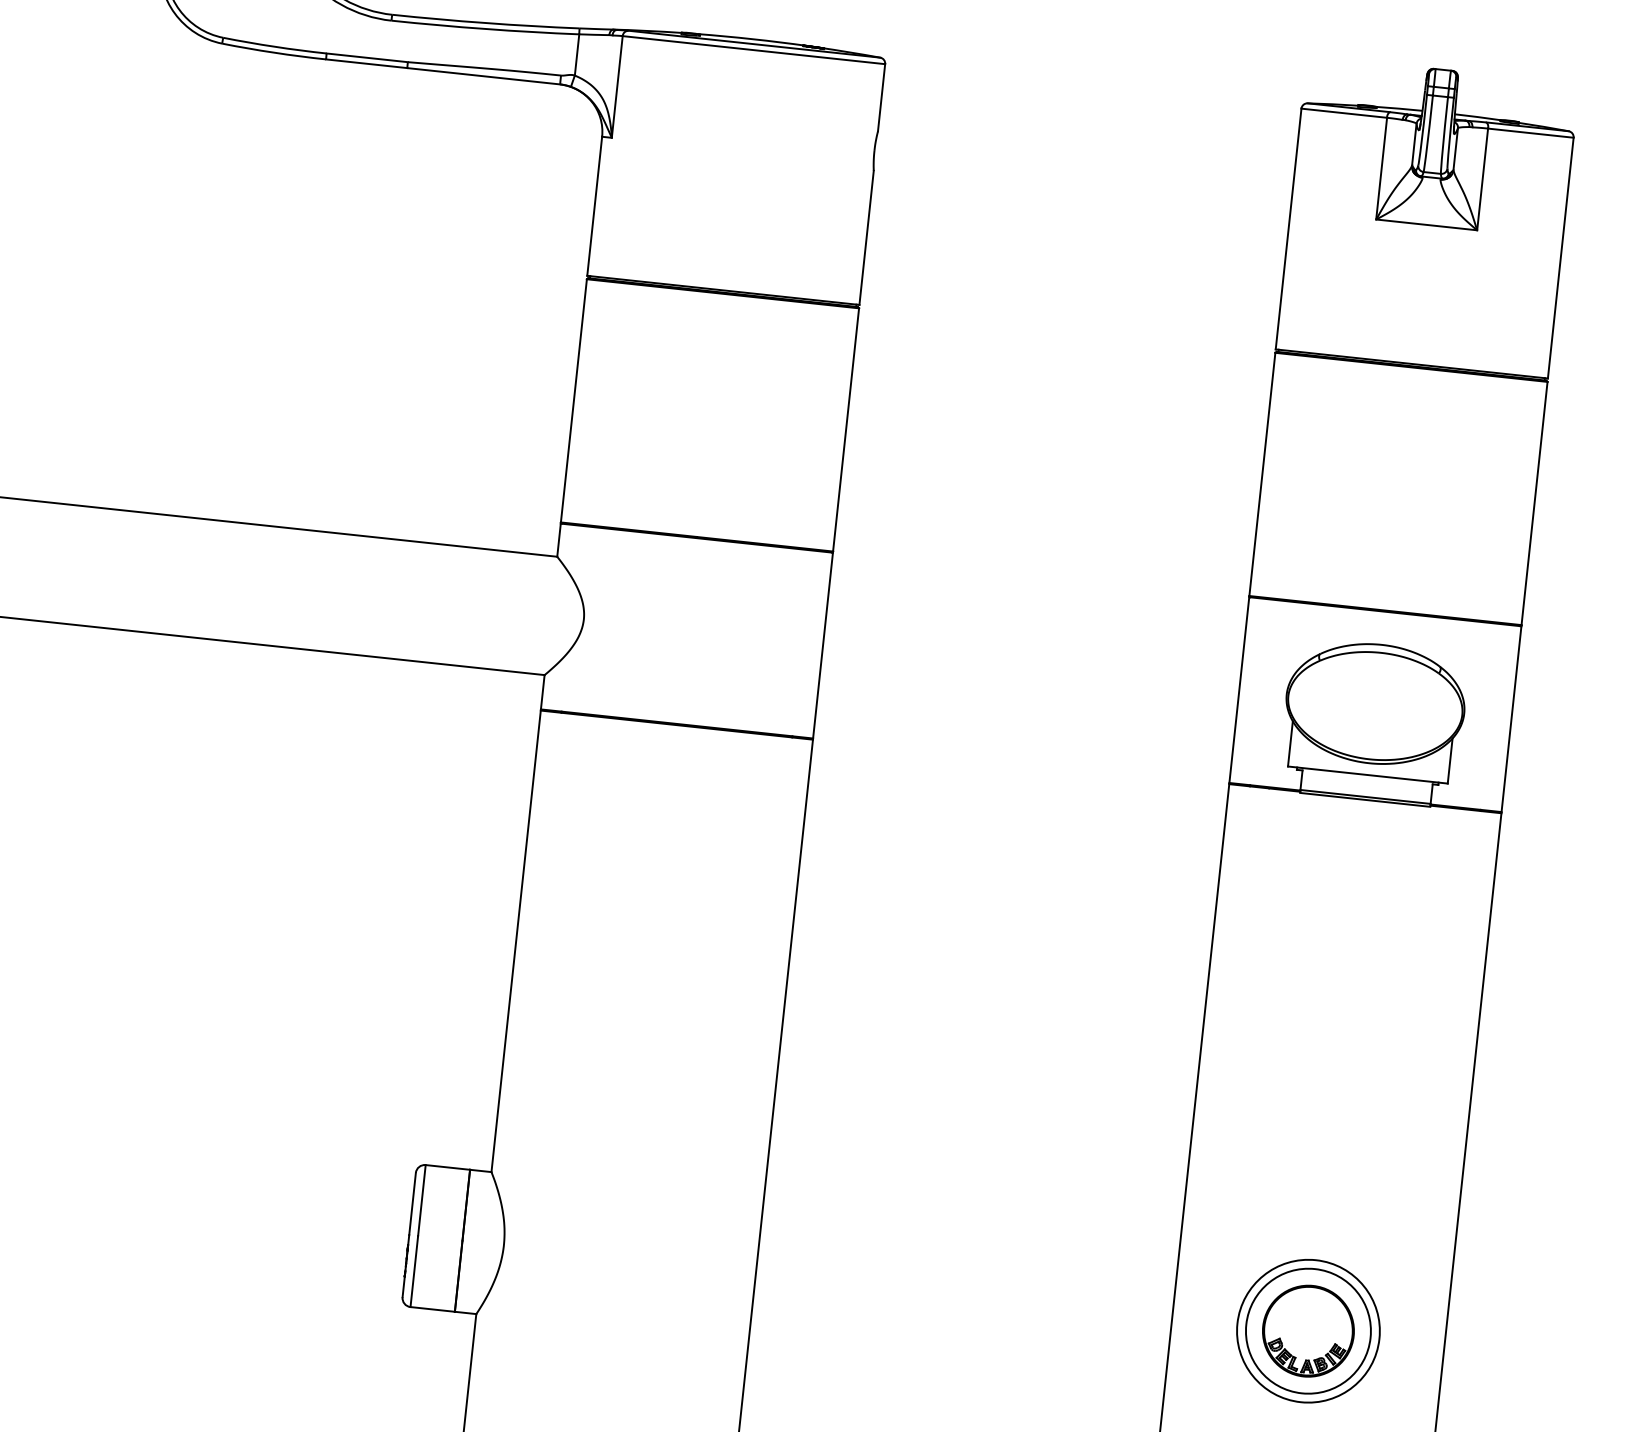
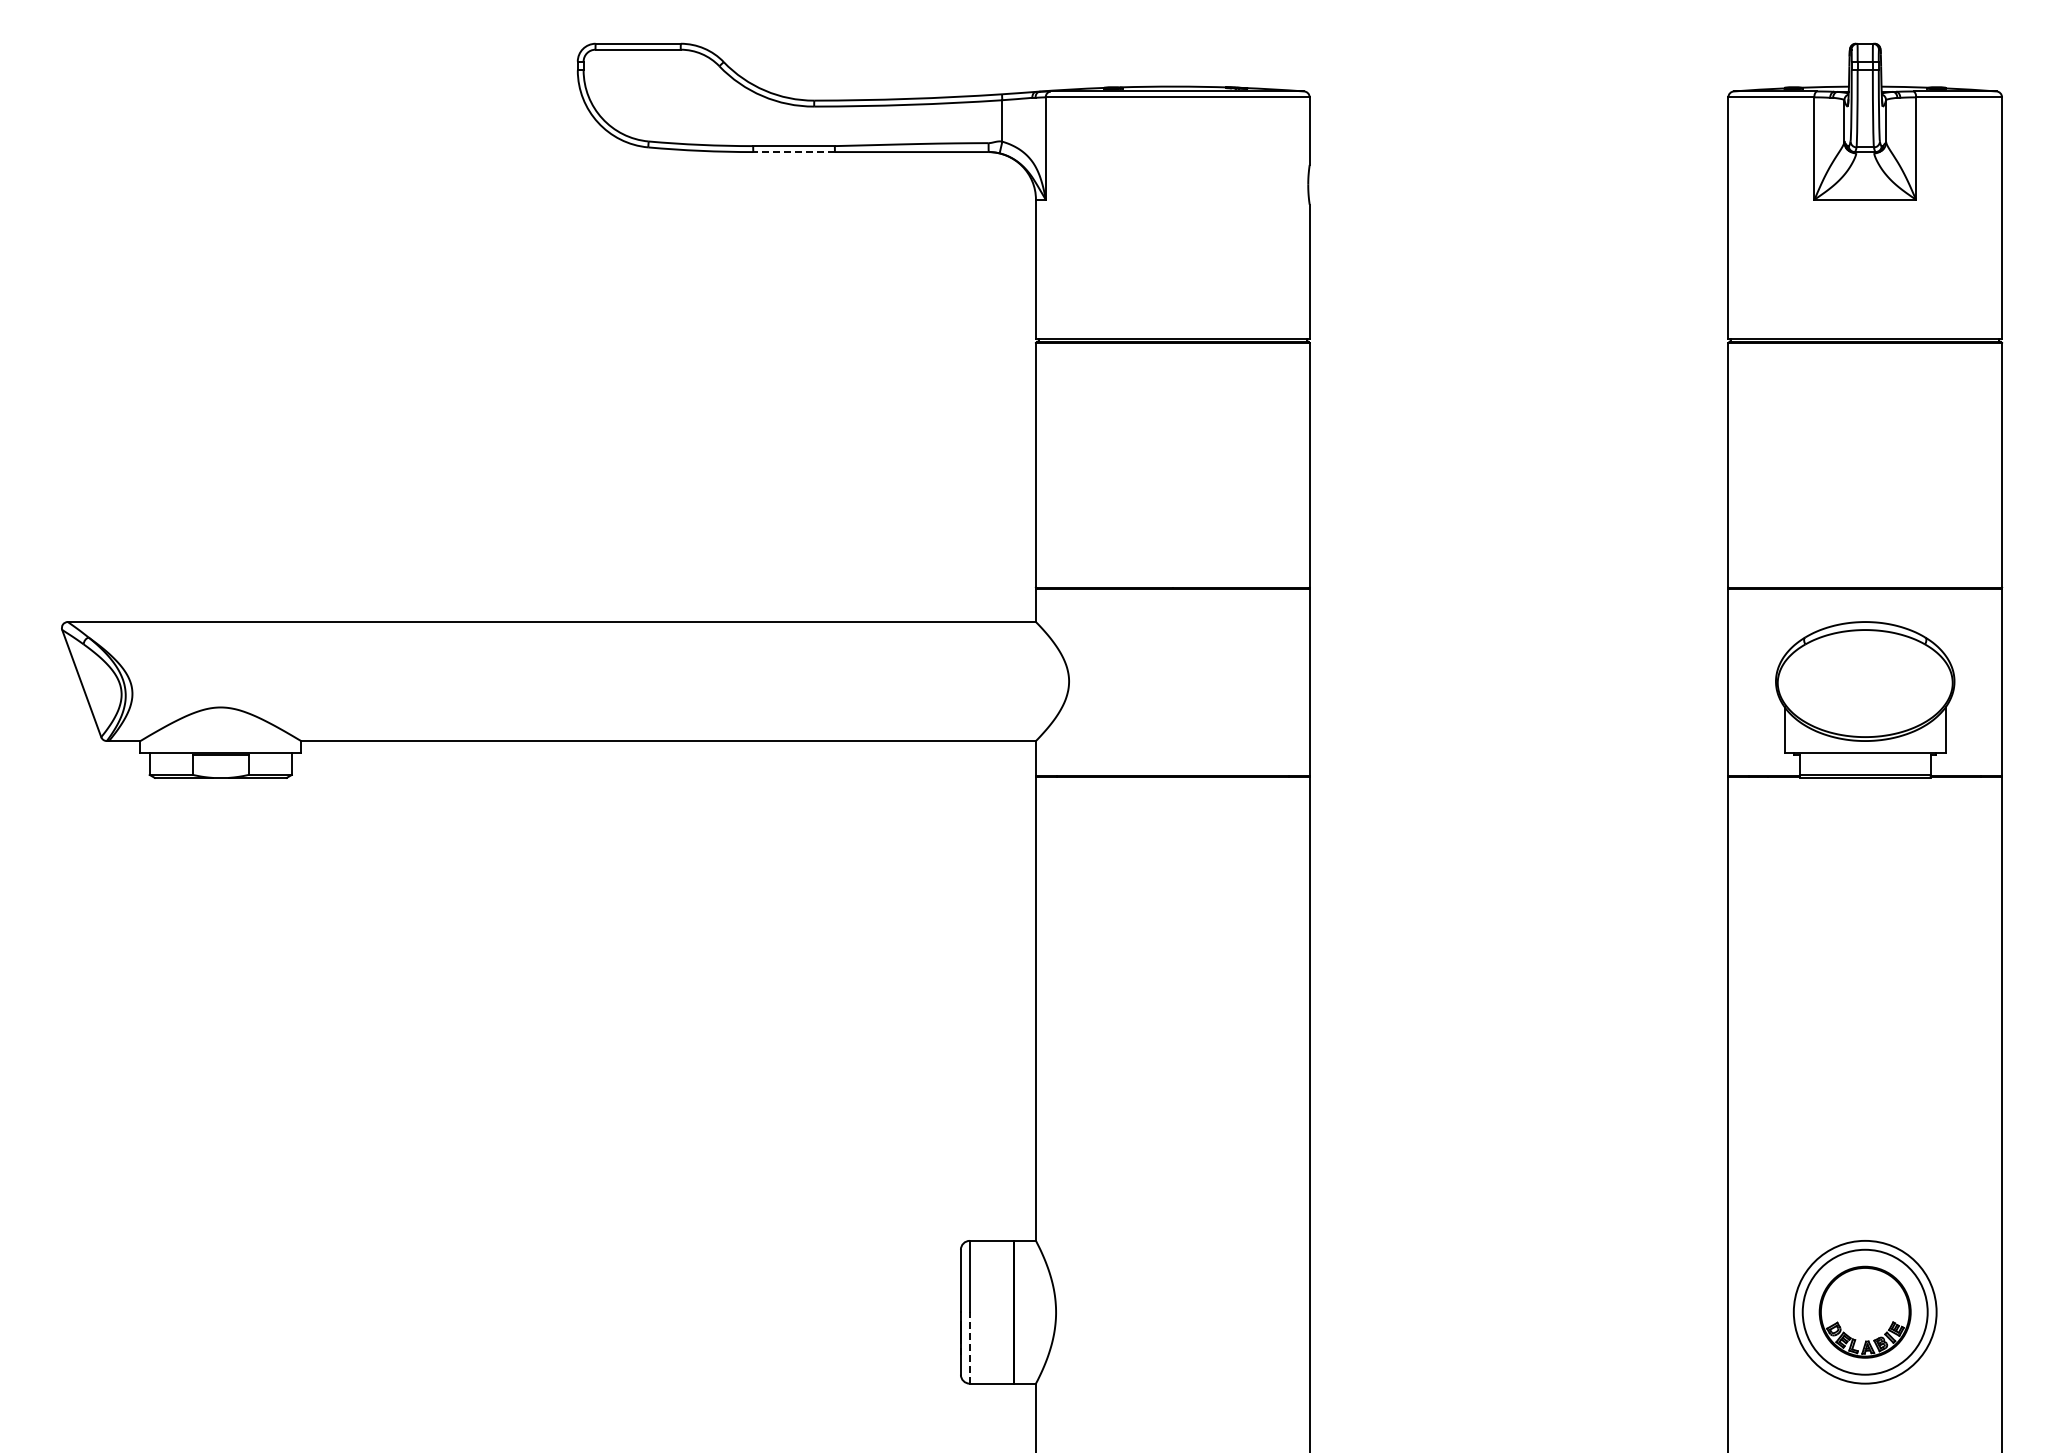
line: (367, 64) -> (794, 152), solid -> dashed
line: (414, 1271) -> (969, 1347), solid -> dashed

